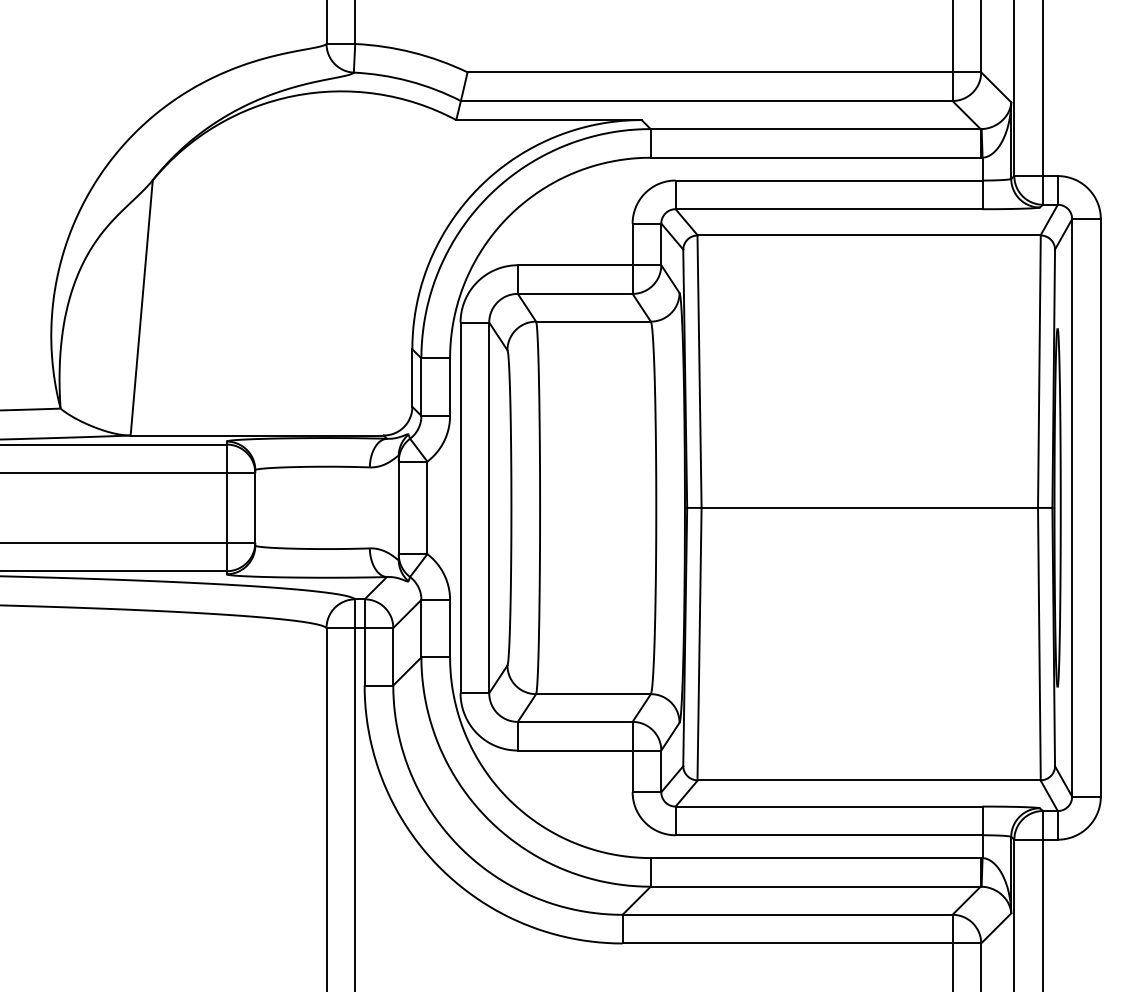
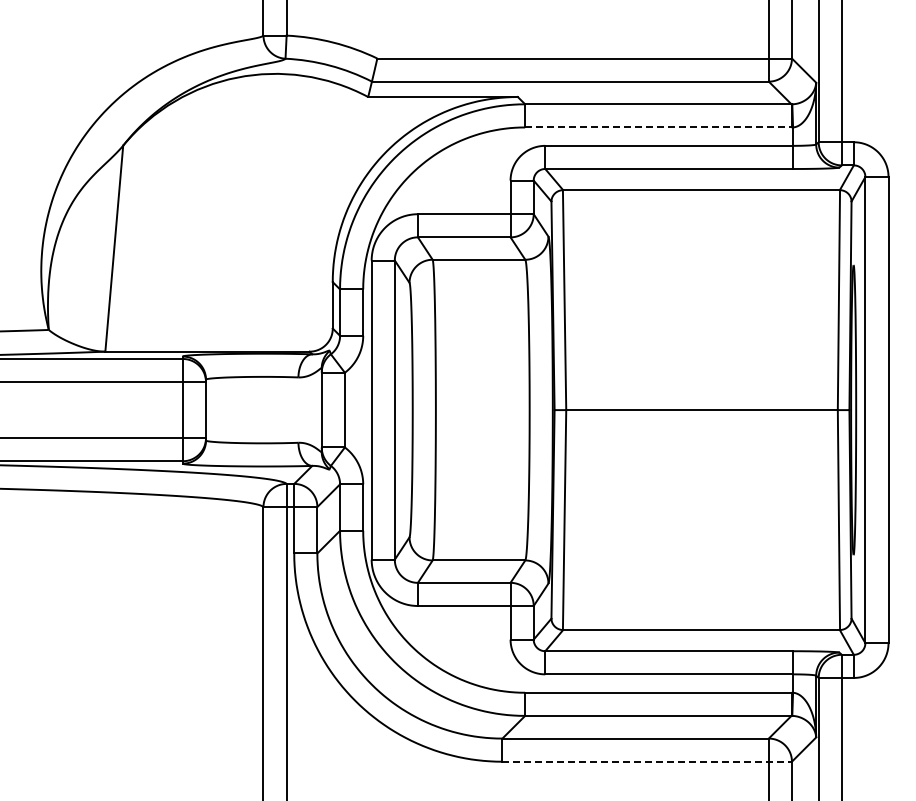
line: (815, 157) -> (658, 127), solid -> dashed
line: (802, 943) -> (647, 761), solid -> dashed

